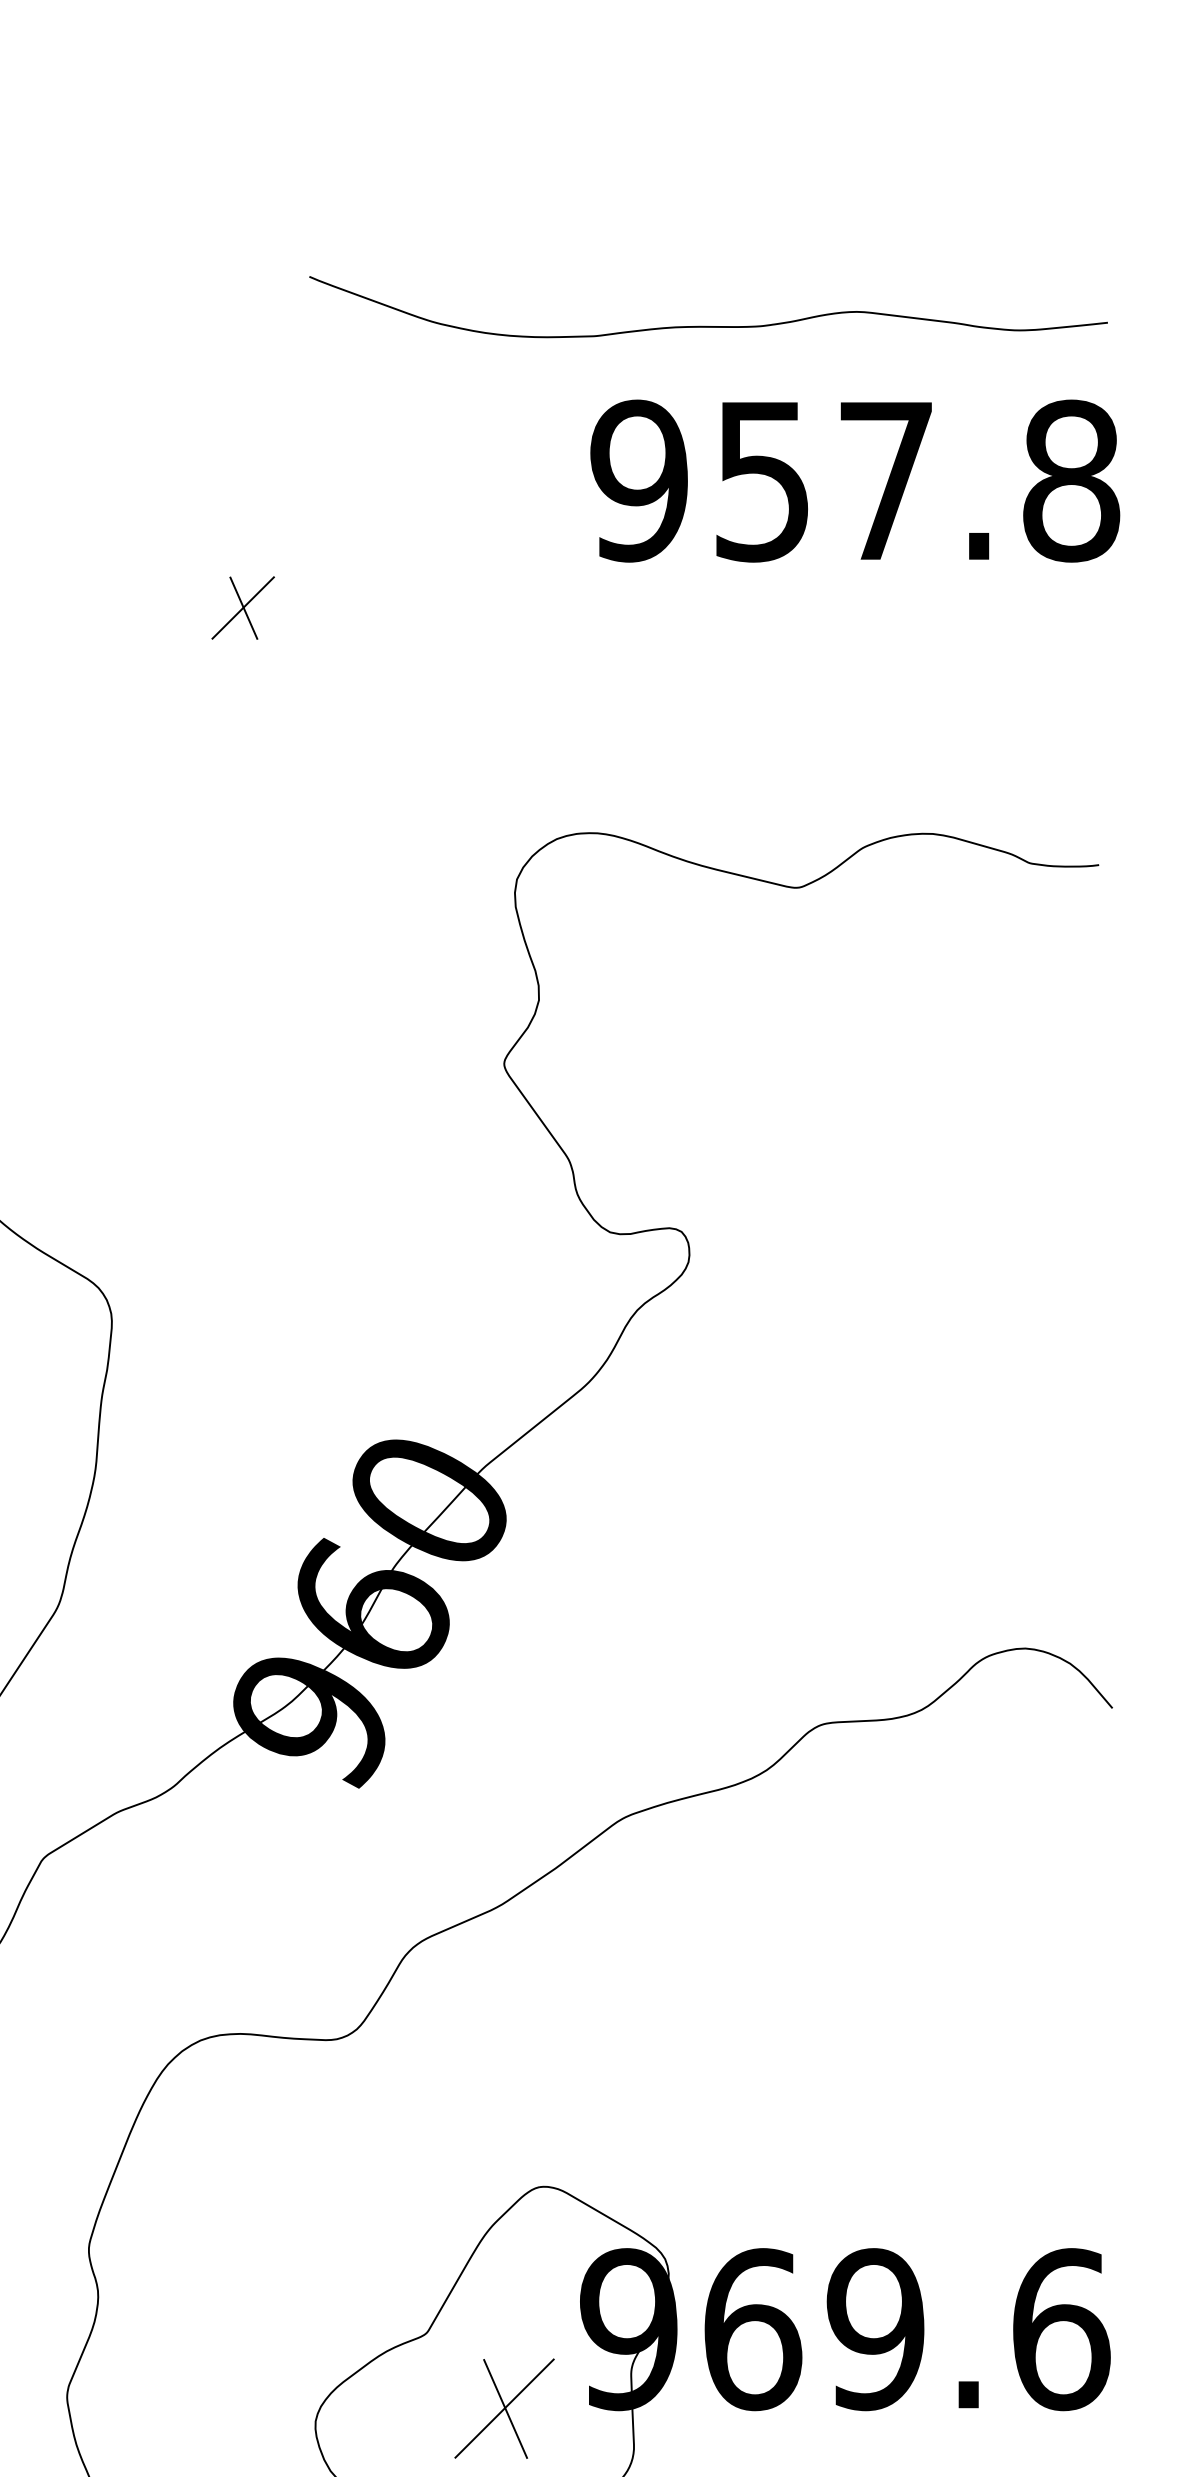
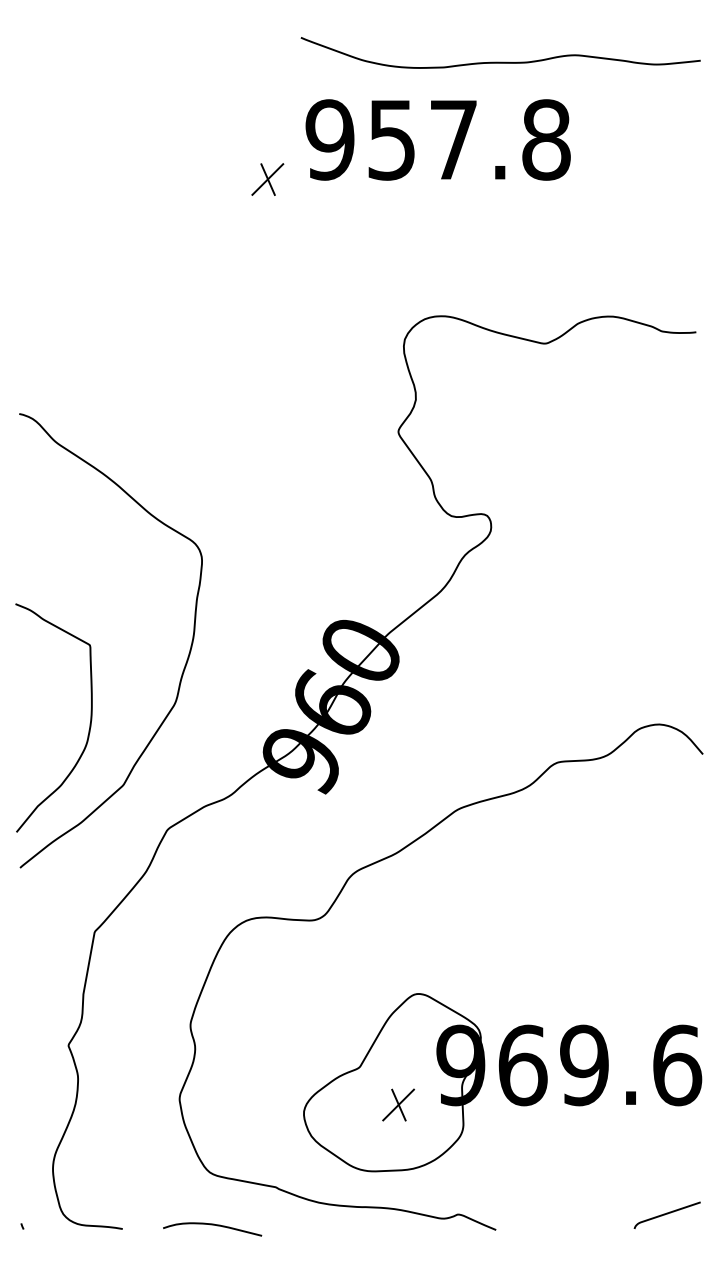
text: (853, 480) -> (437, 139), moved
part: (242, 607) -> (267, 179), moved
part: (504, 2407) -> (398, 1104), size x0.62

